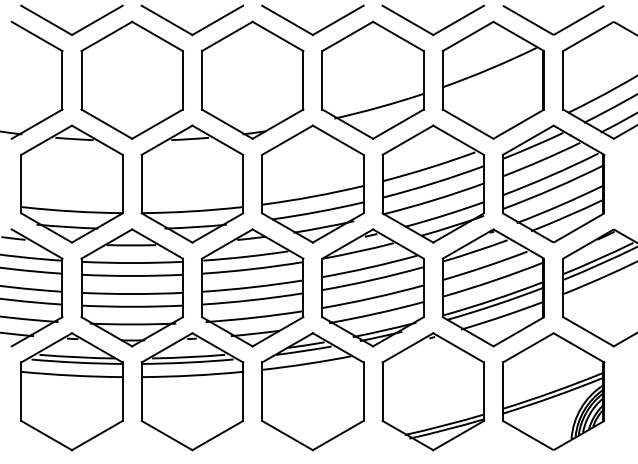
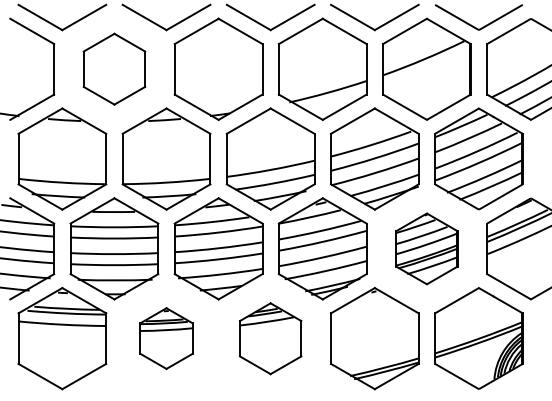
part: (132, 79) -> (114, 68), size x0.7
part: (493, 287) -> (426, 248), size x0.7
part: (192, 391) -> (166, 338), size x0.6
part: (312, 391) -> (270, 338), size x0.7

